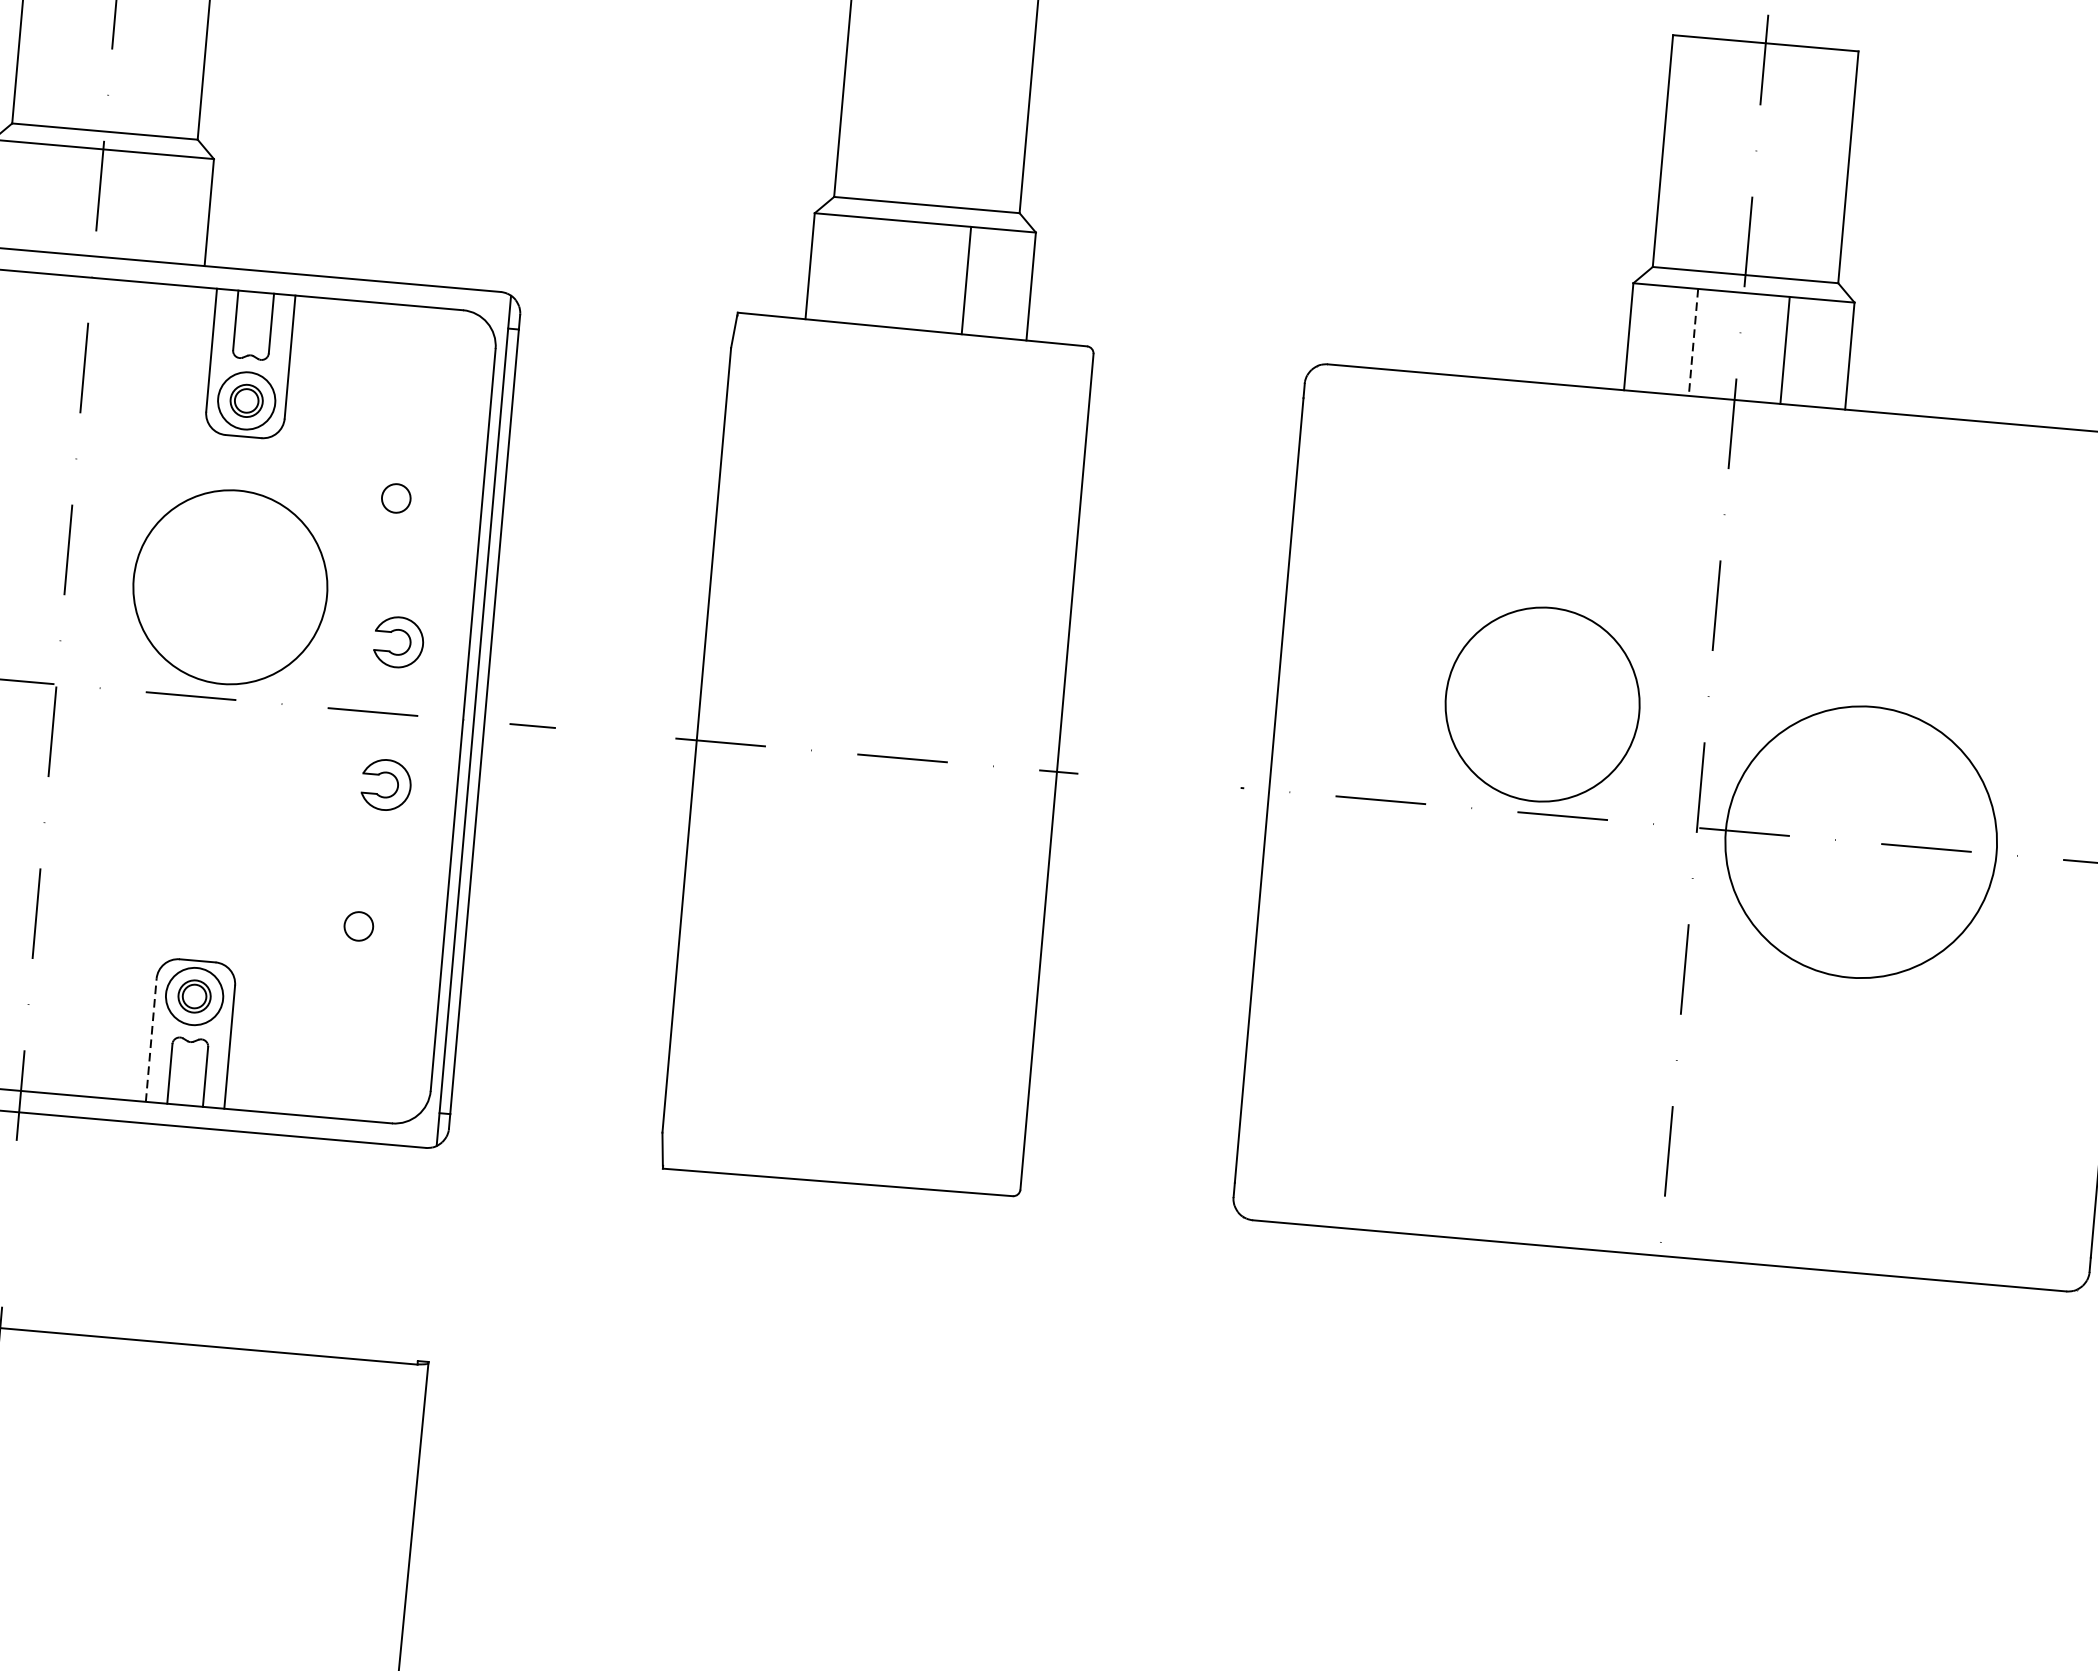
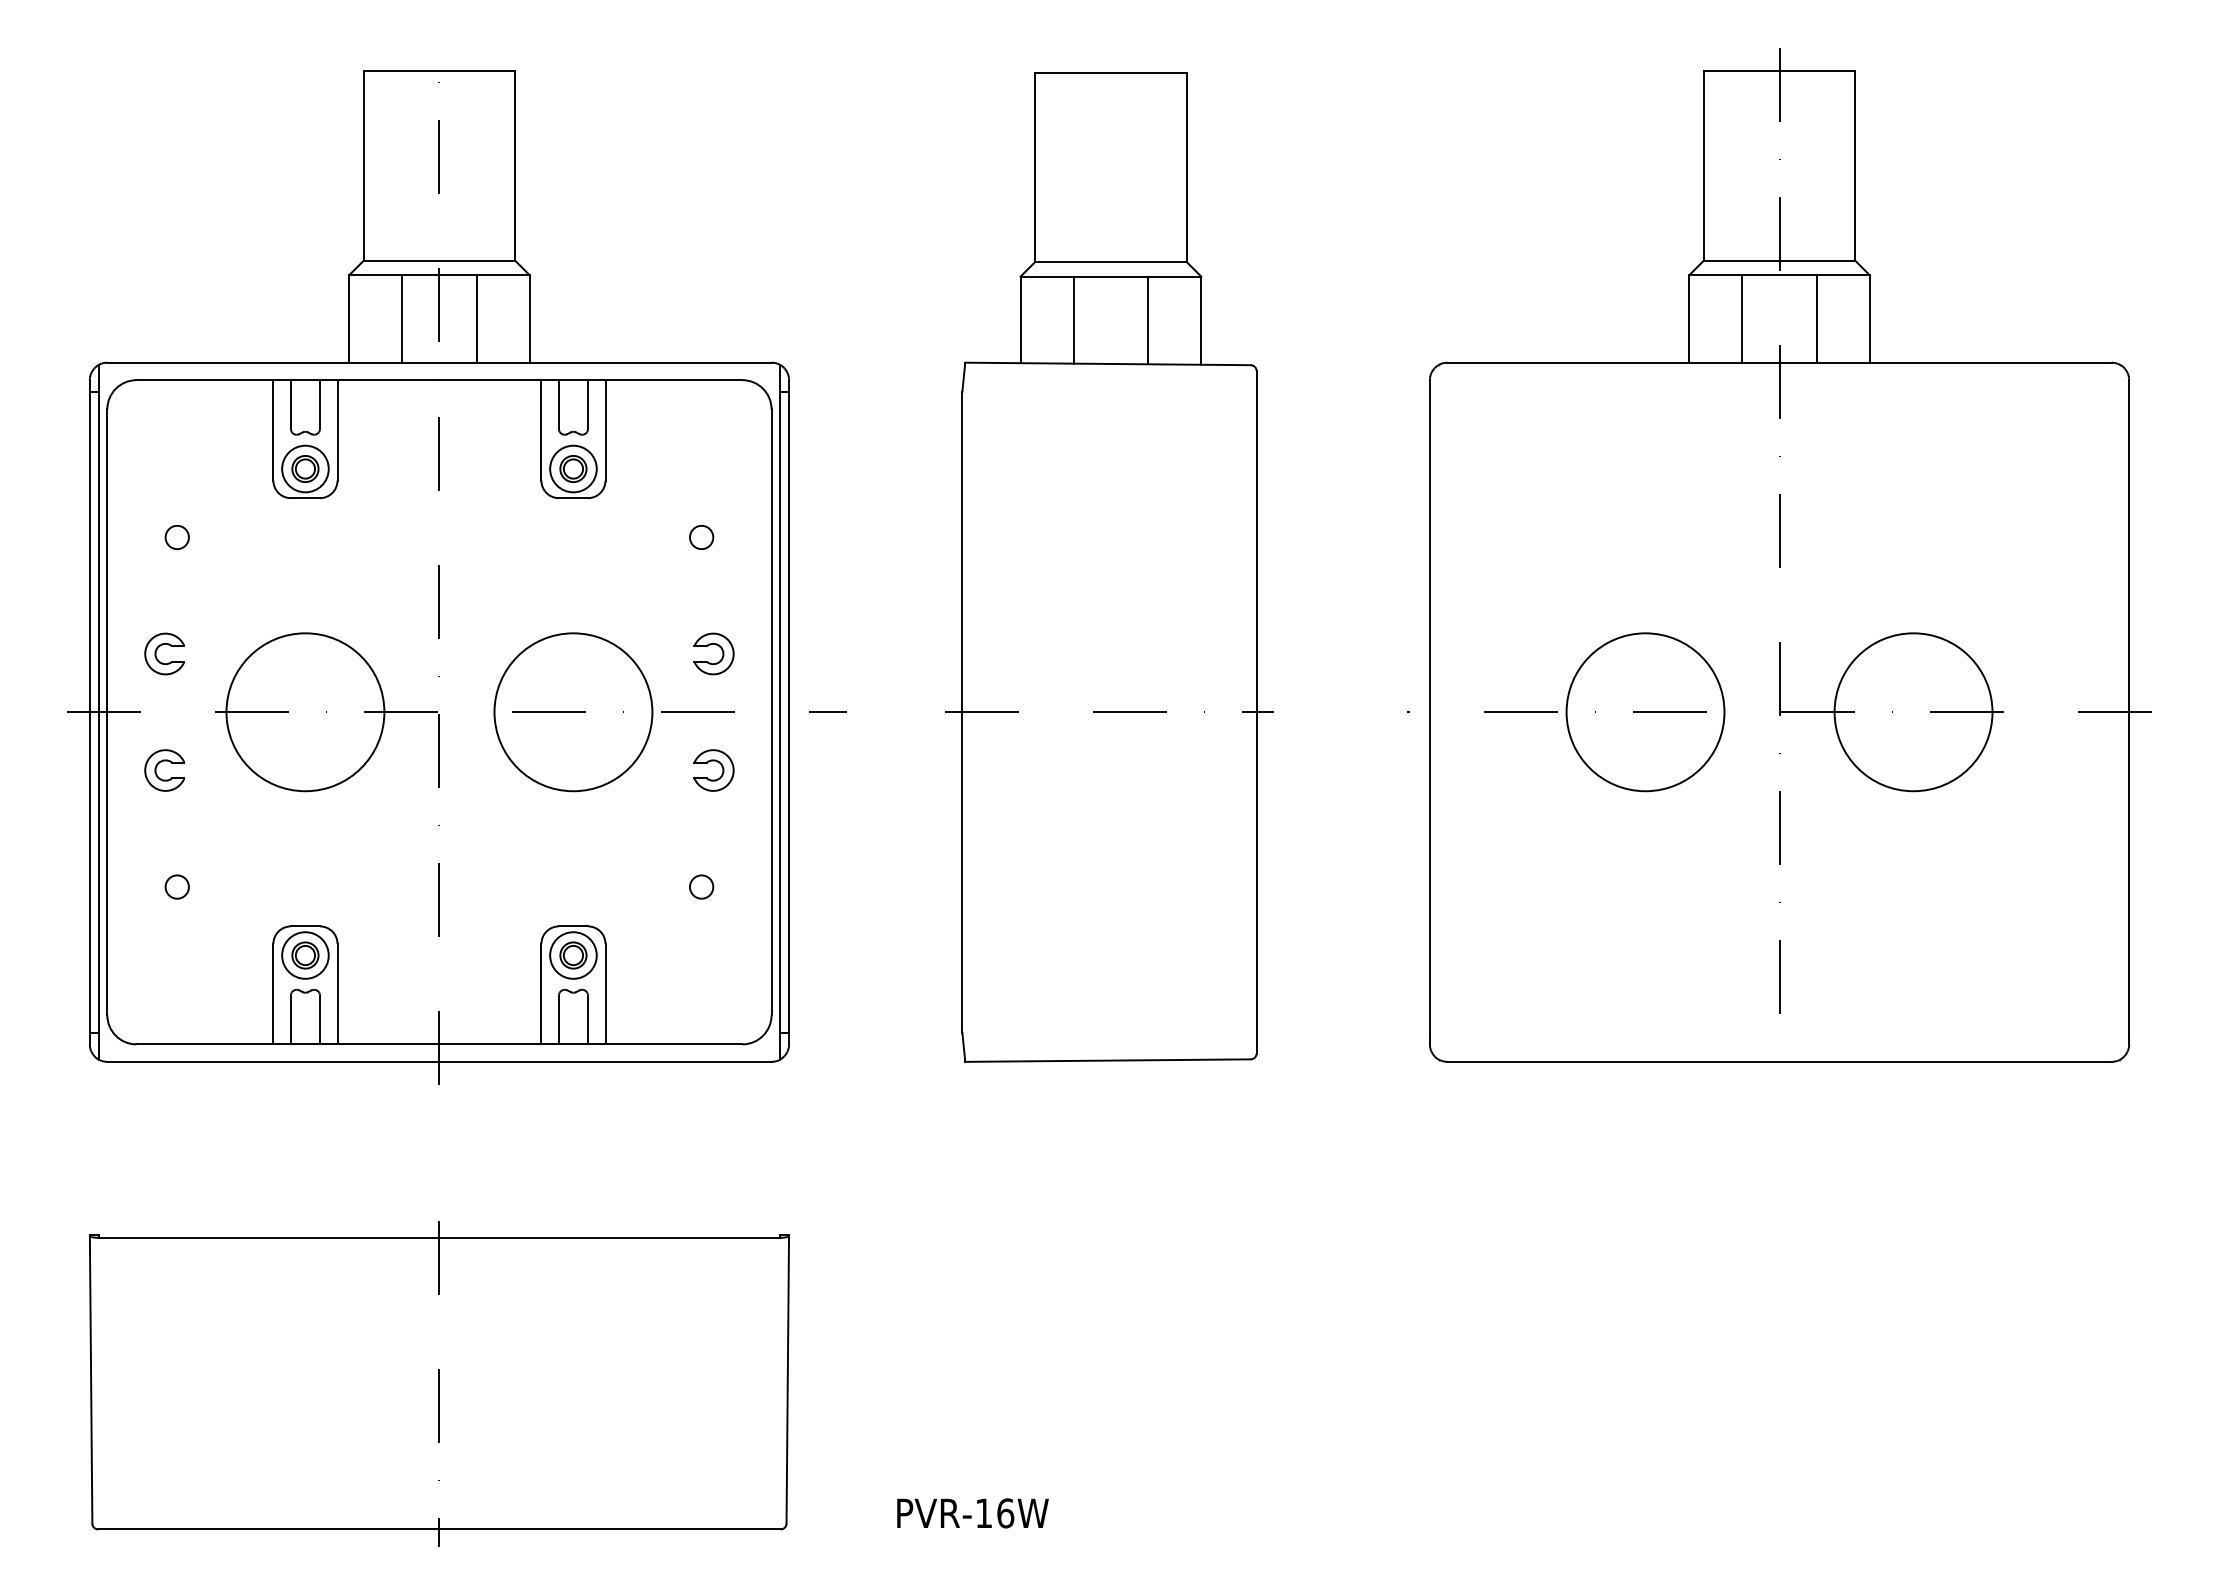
line: (53, 198) -> (402, 318), added
line: (144, 206) -> (476, 318), added
line: (874, 271) -> (1073, 319), added
line: (1693, 343) -> (1742, 319), dashed -> solid
circle: (230, 587) -> (573, 712), moved
circle: (1542, 704) -> (1645, 712), moved
circle: (1861, 842) -> (1913, 712), size x0.71
line: (151, 1039) -> (541, 993), dashed -> solid

